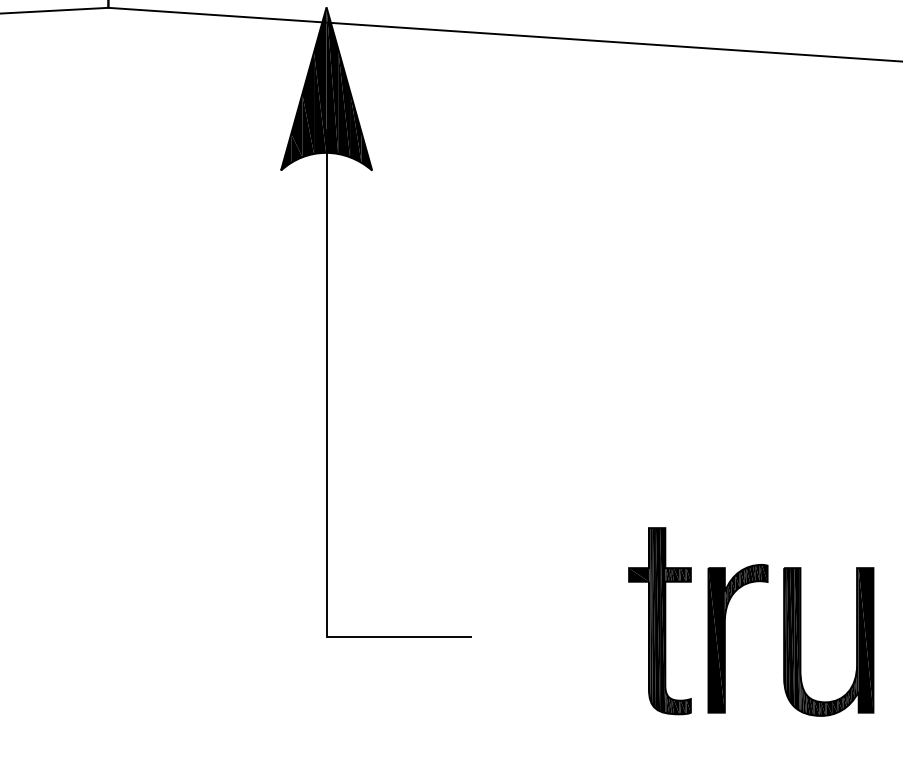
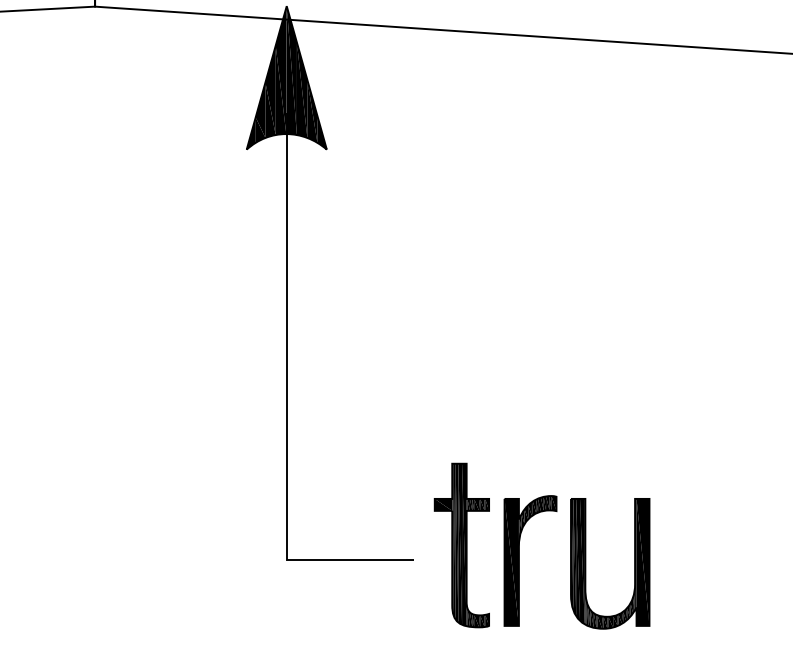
part: (726, 615) -> (520, 540), moved

